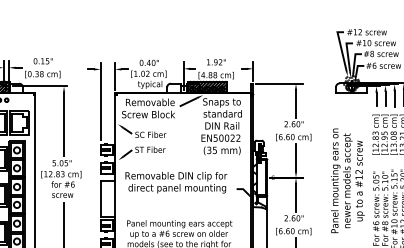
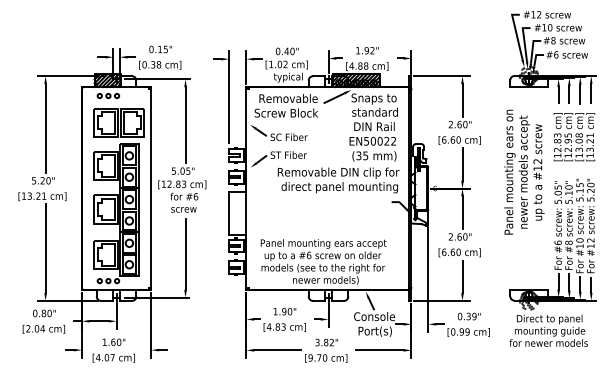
text: (347, 180) -> (524, 171), moved
text: (176, 182) -> (338, 180), moved

